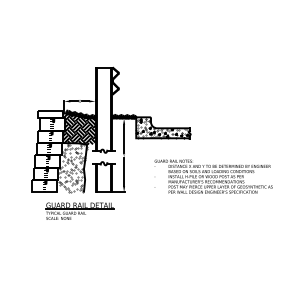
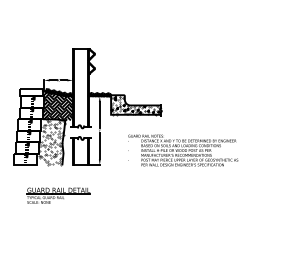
part: (79, 210) -> (58, 195), moved

